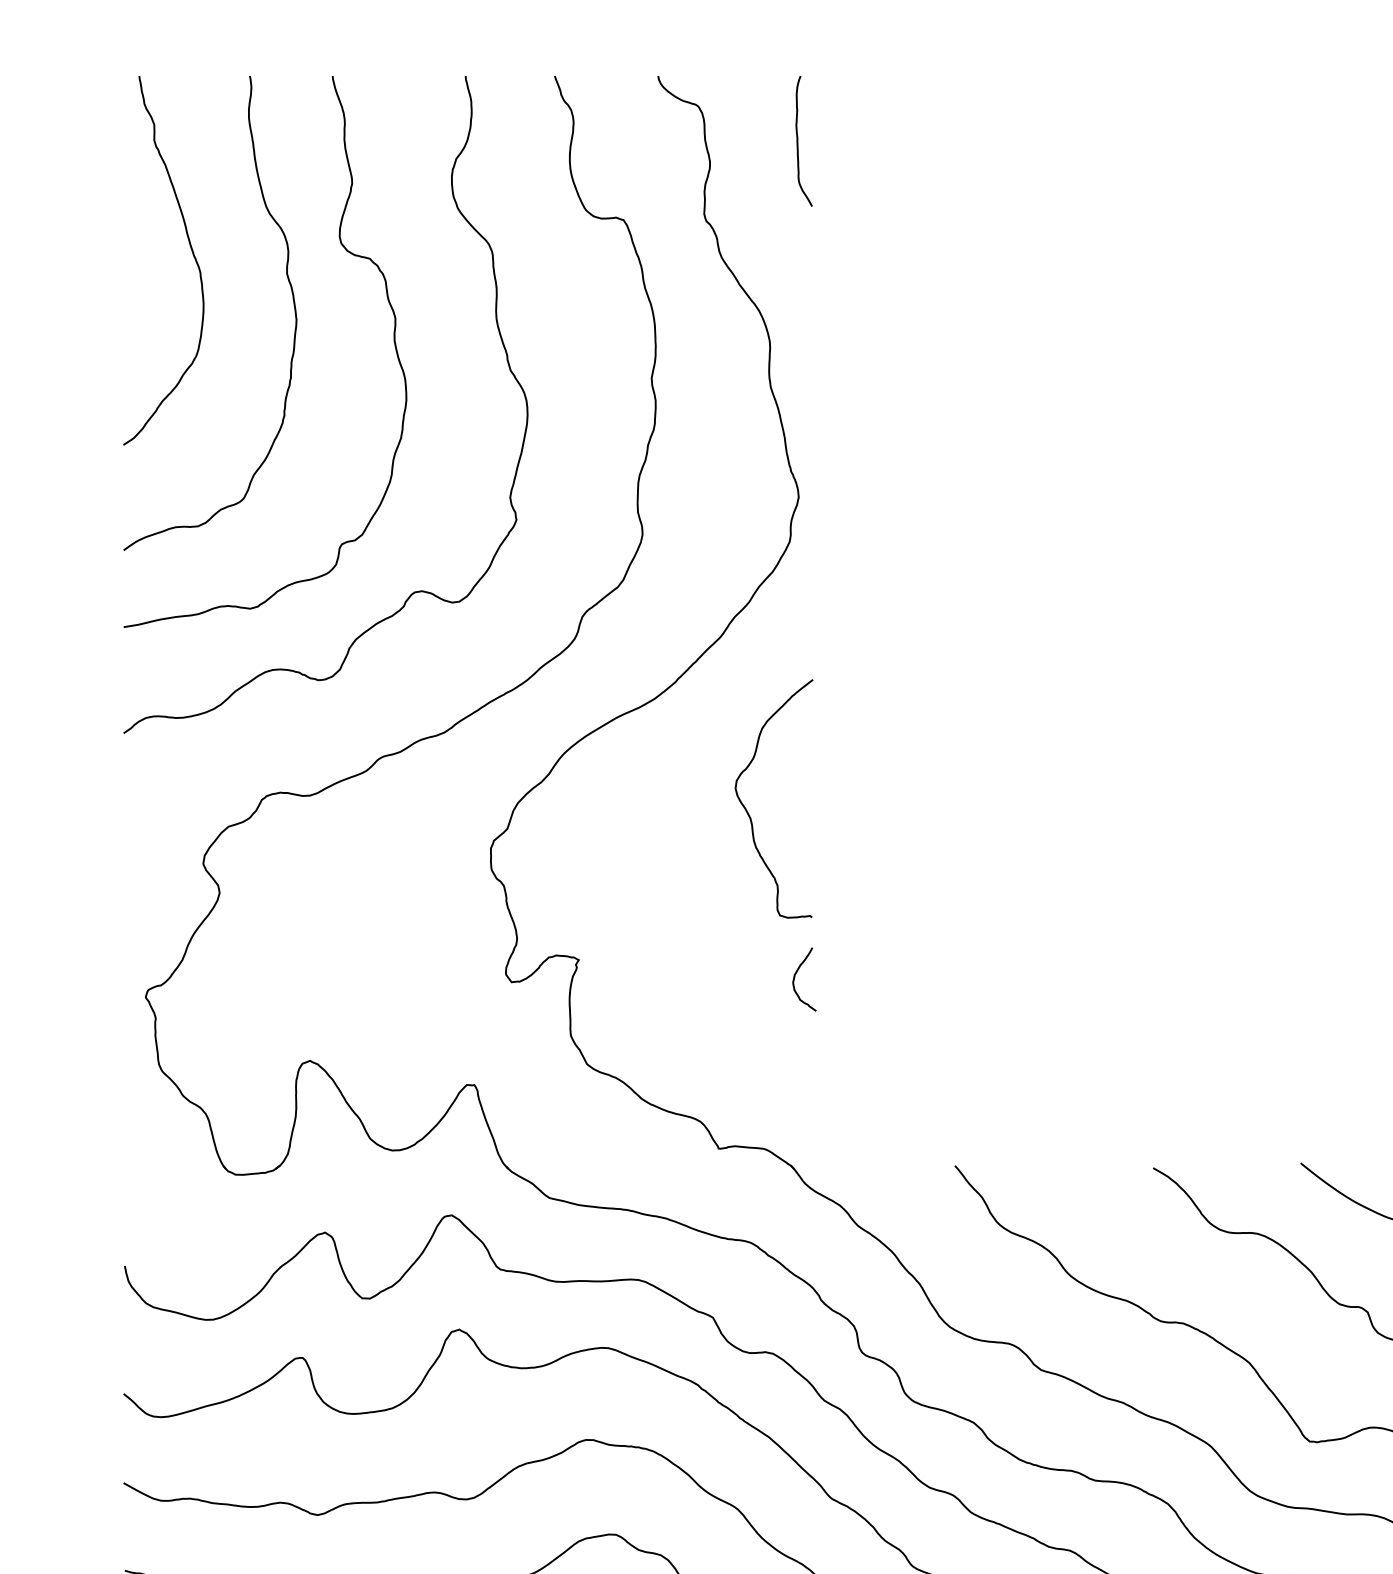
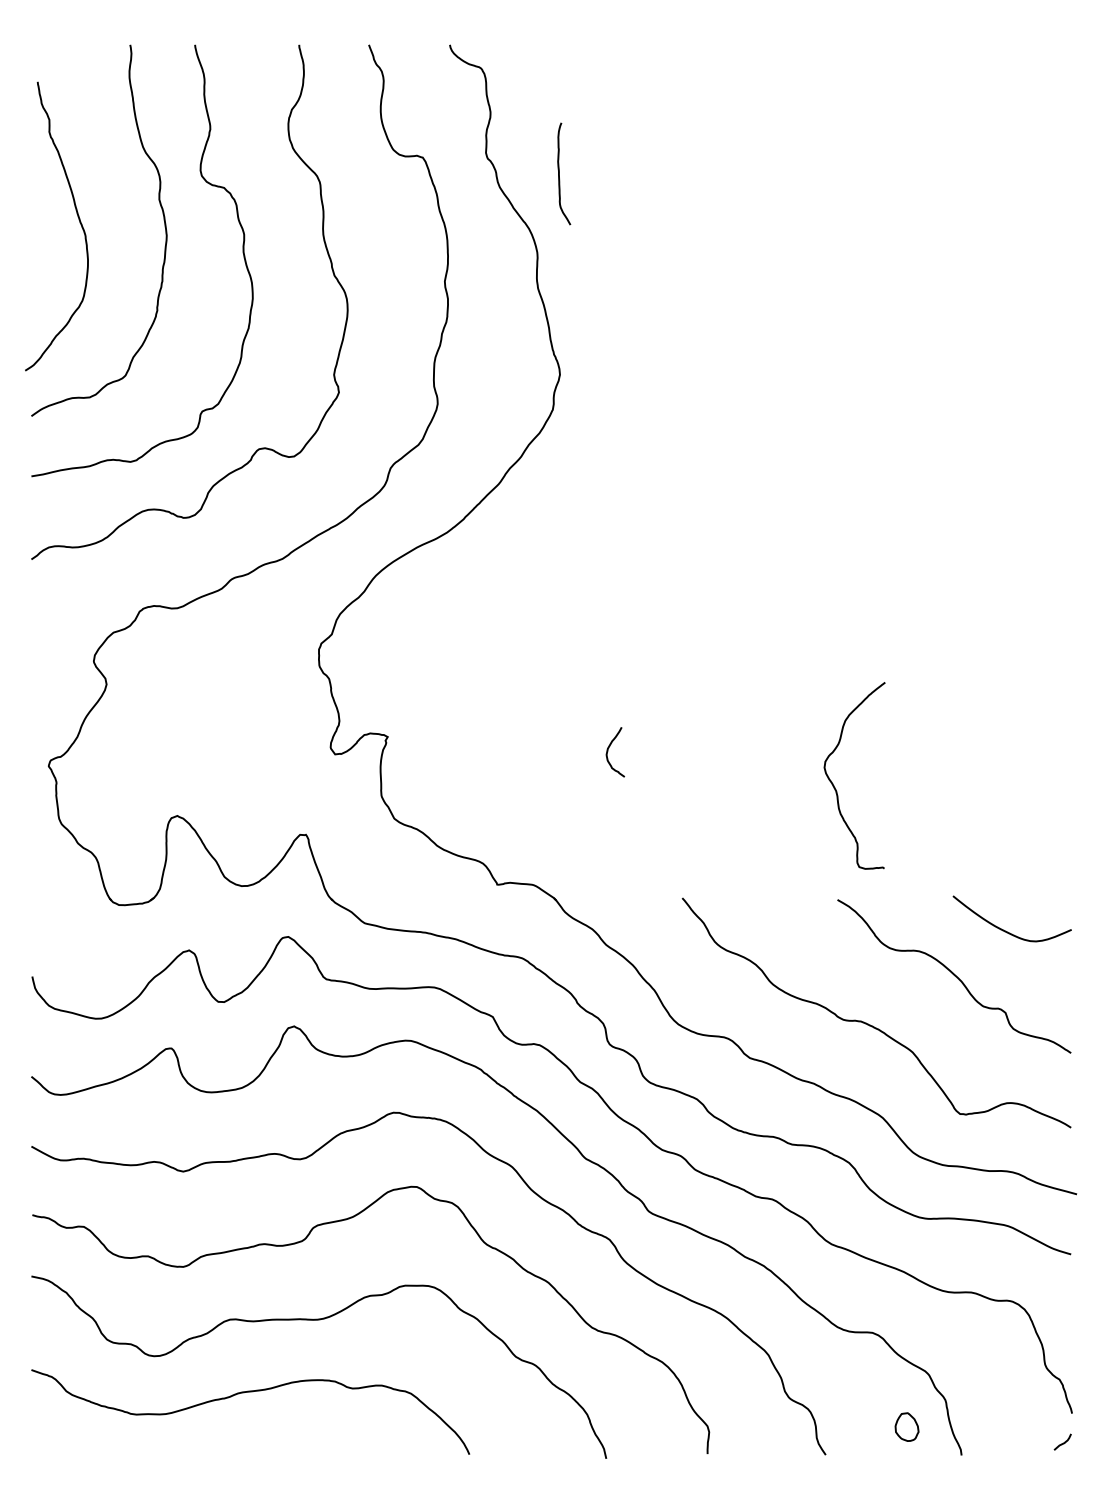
curve: (798, 140) -> (559, 173), moved
curve: (191, 251) -> (78, 219), moved
curve: (748, 811) -> (834, 785), moved
curve: (795, 978) -> (608, 751), moved

